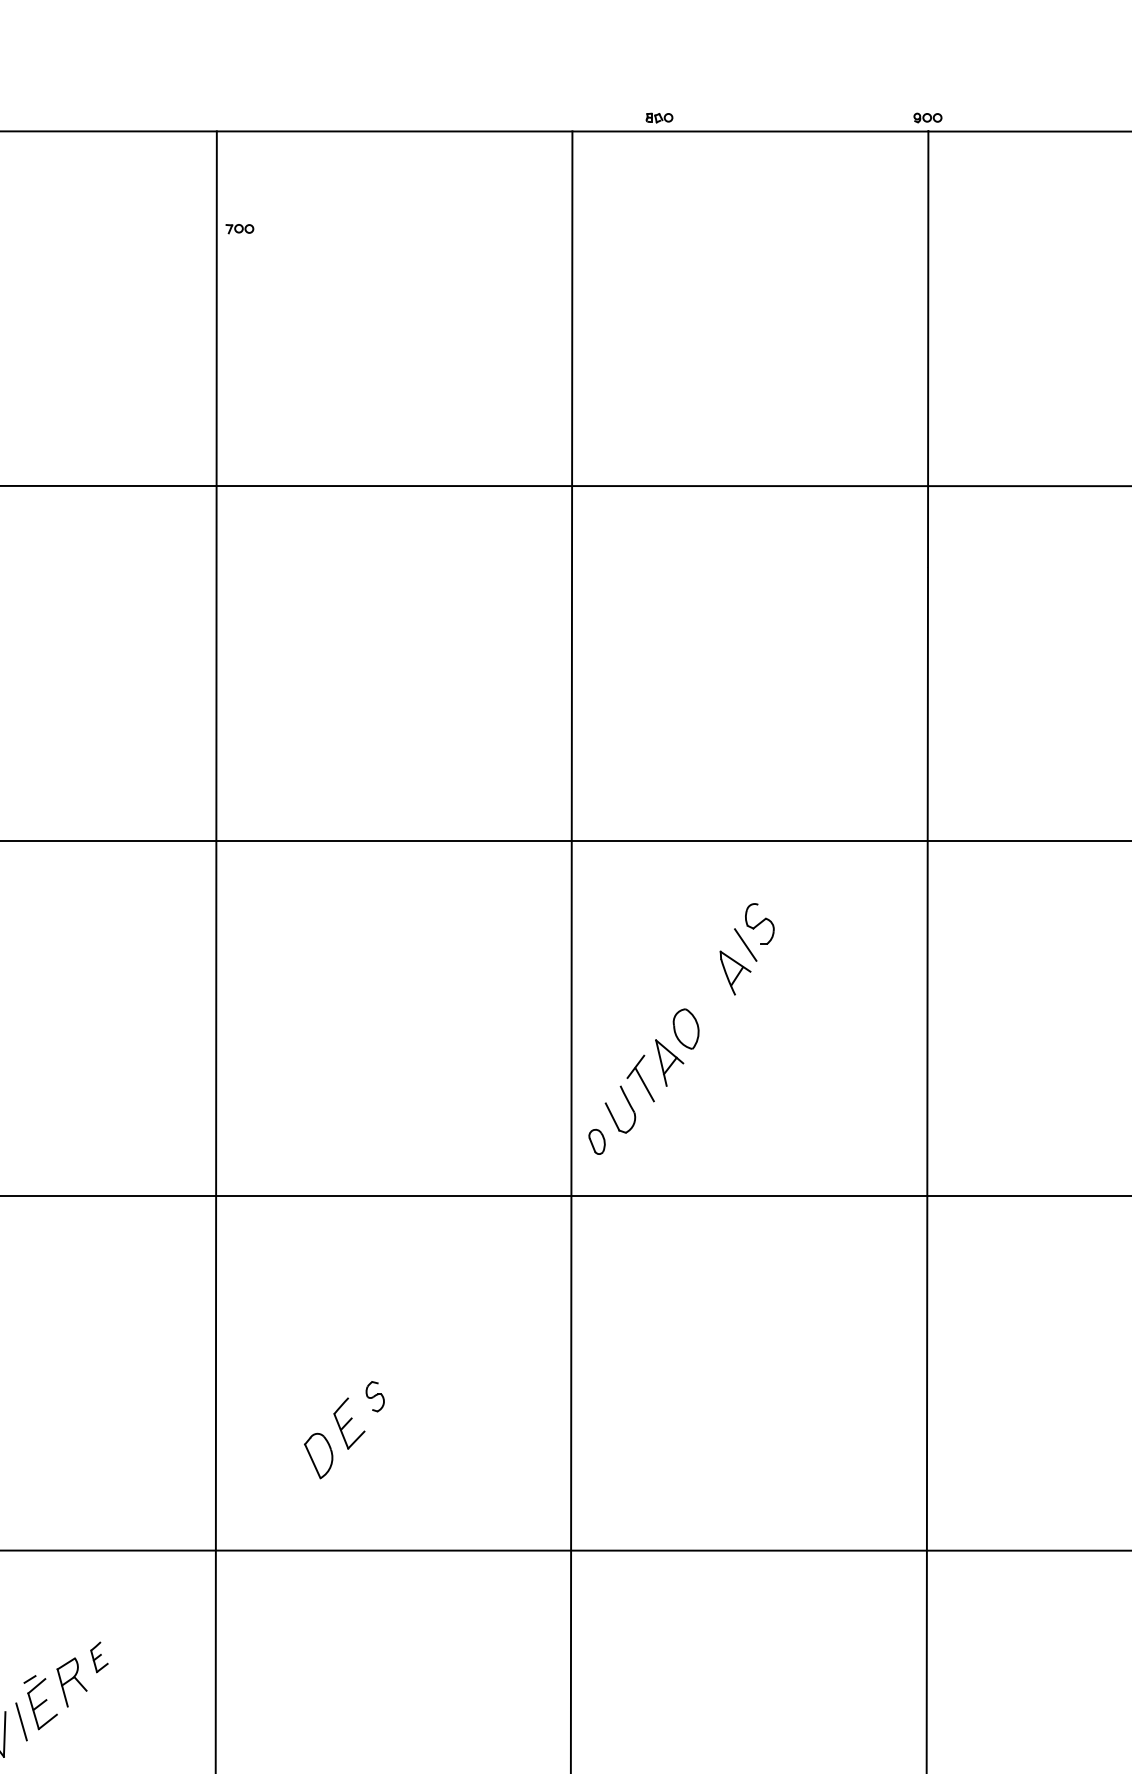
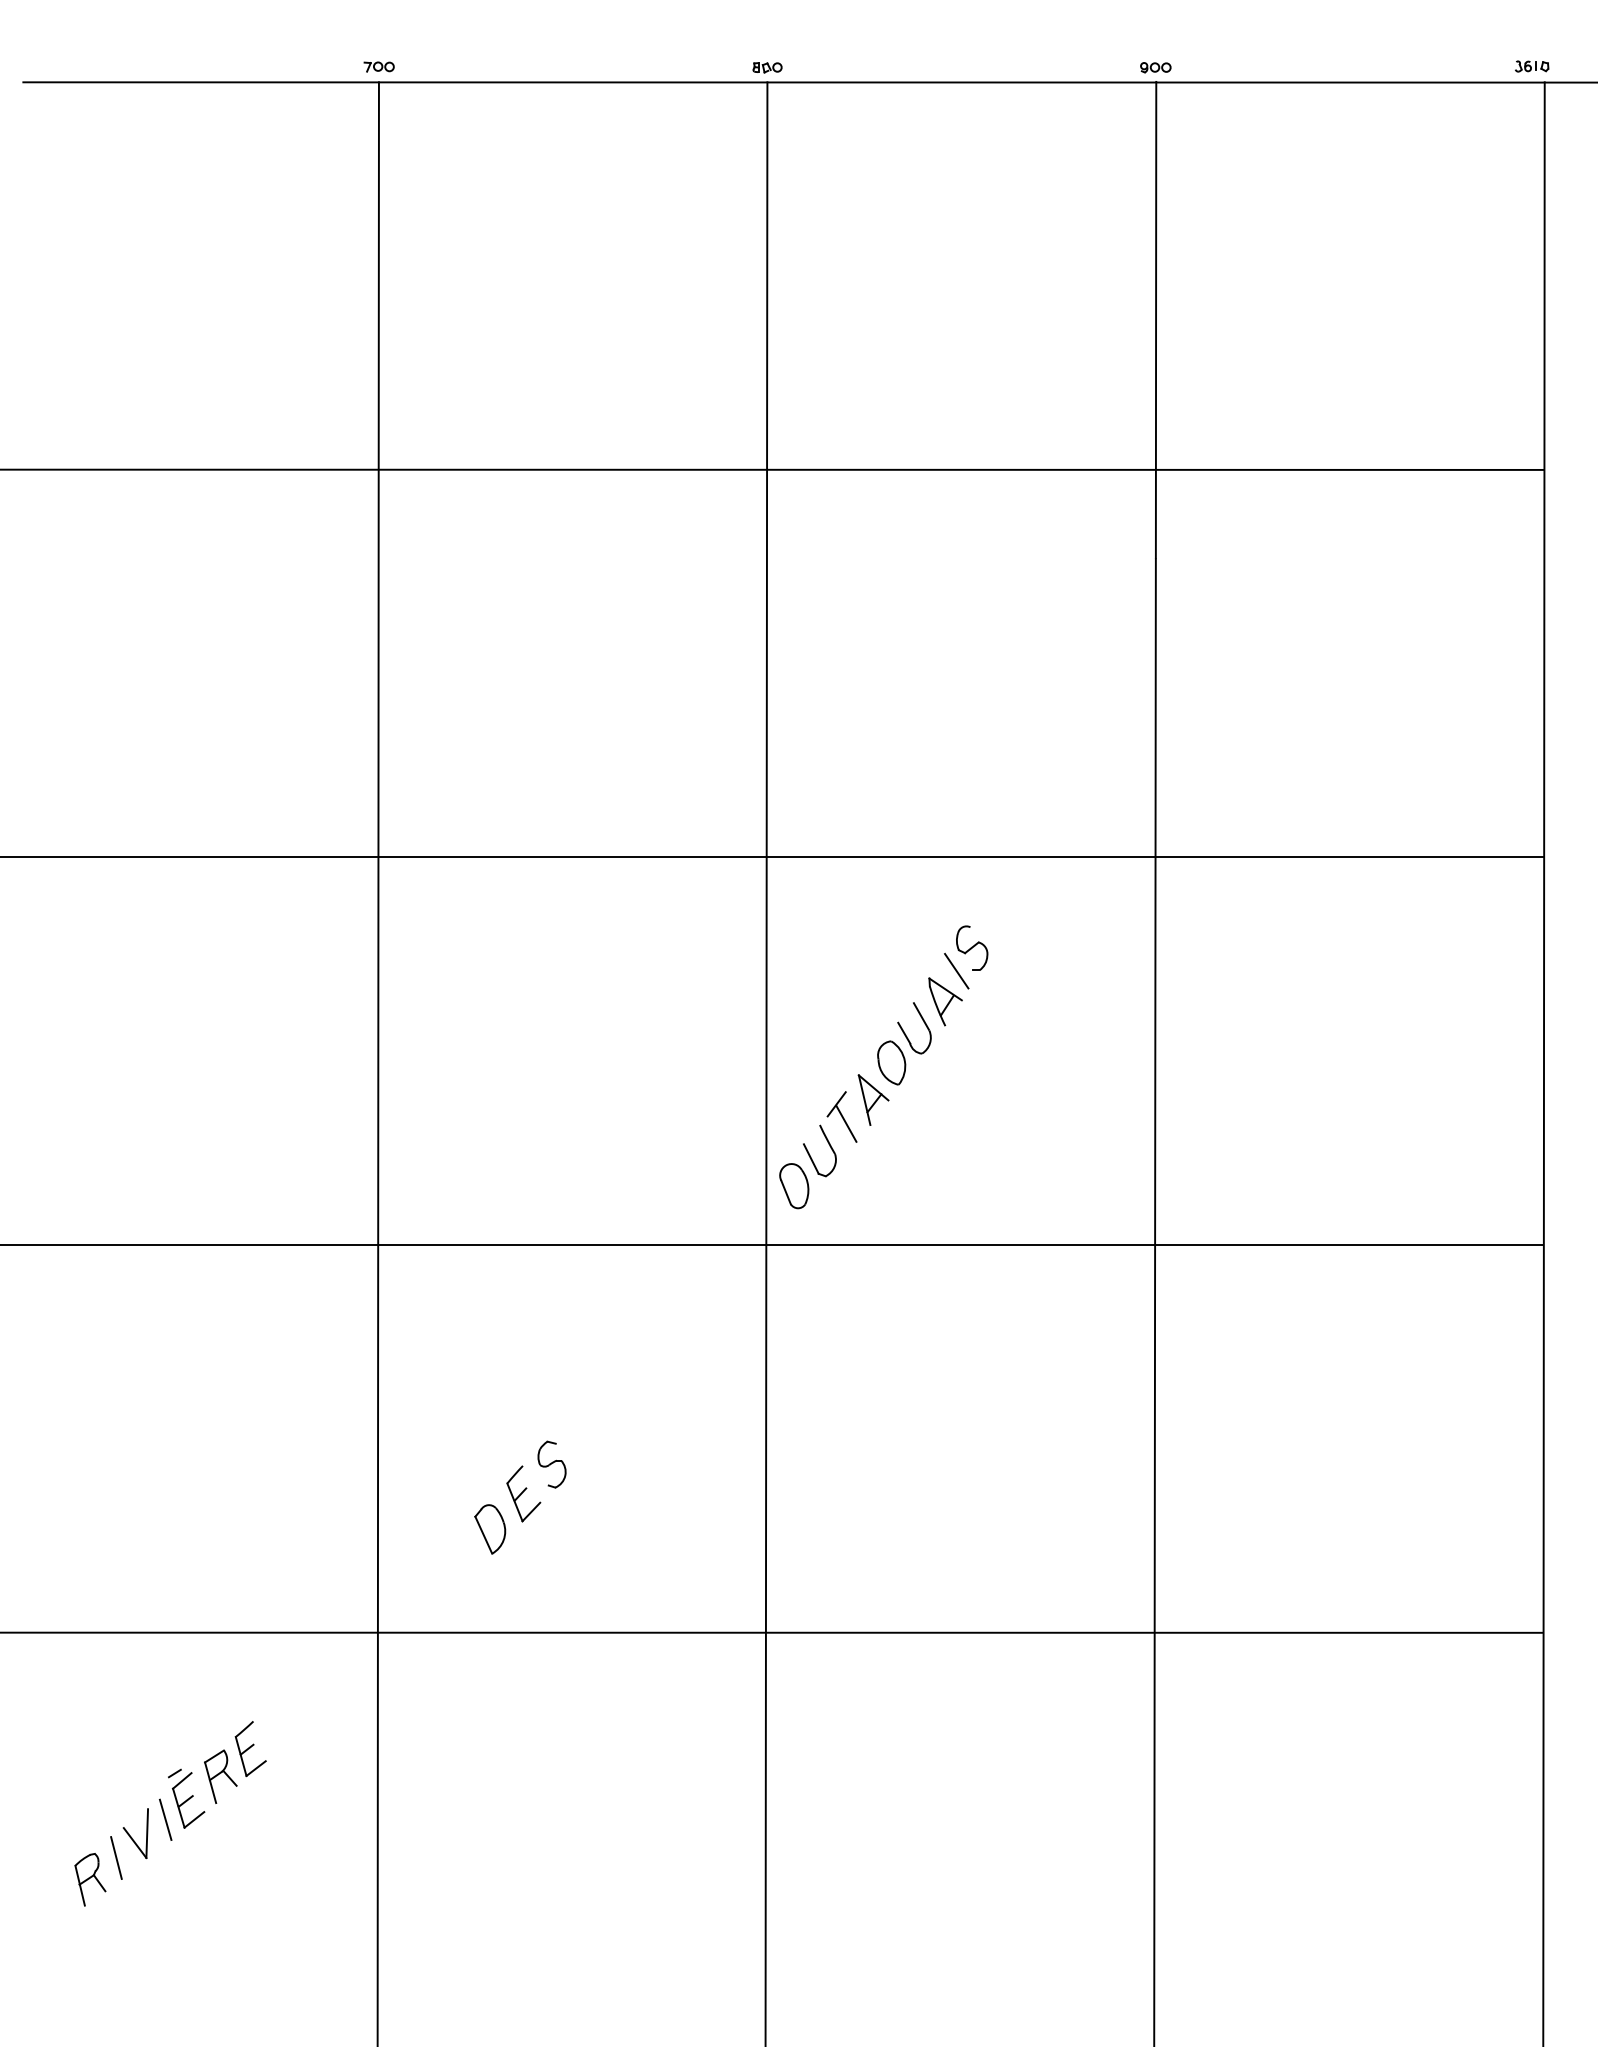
part: (659, 117) -> (767, 67), moved
part: (239, 228) -> (378, 66), moved
part: (699, 1002) -> (906, 1034), added
part: (597, 1142) -> (794, 1186), size x1.67
part: (374, 1396) -> (551, 1464), size x1.43
part: (99, 1657) -> (250, 1749), size x1.67

